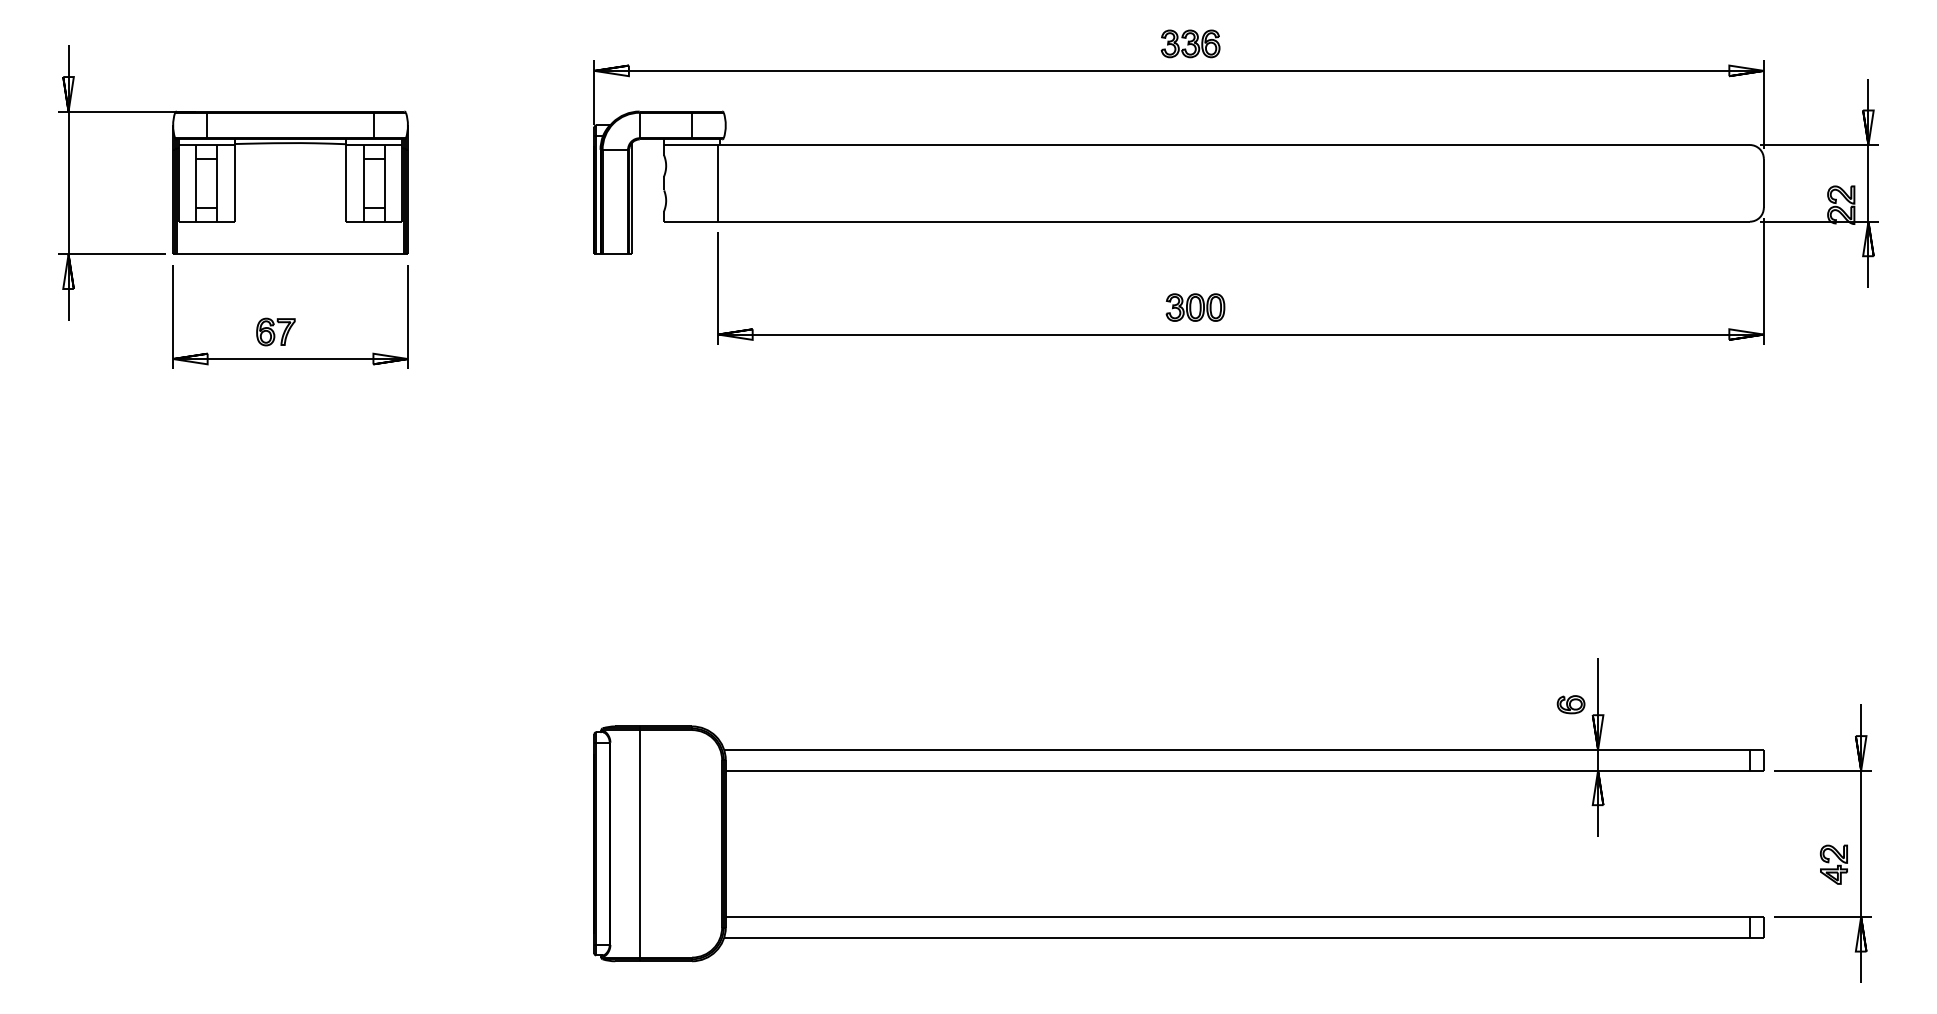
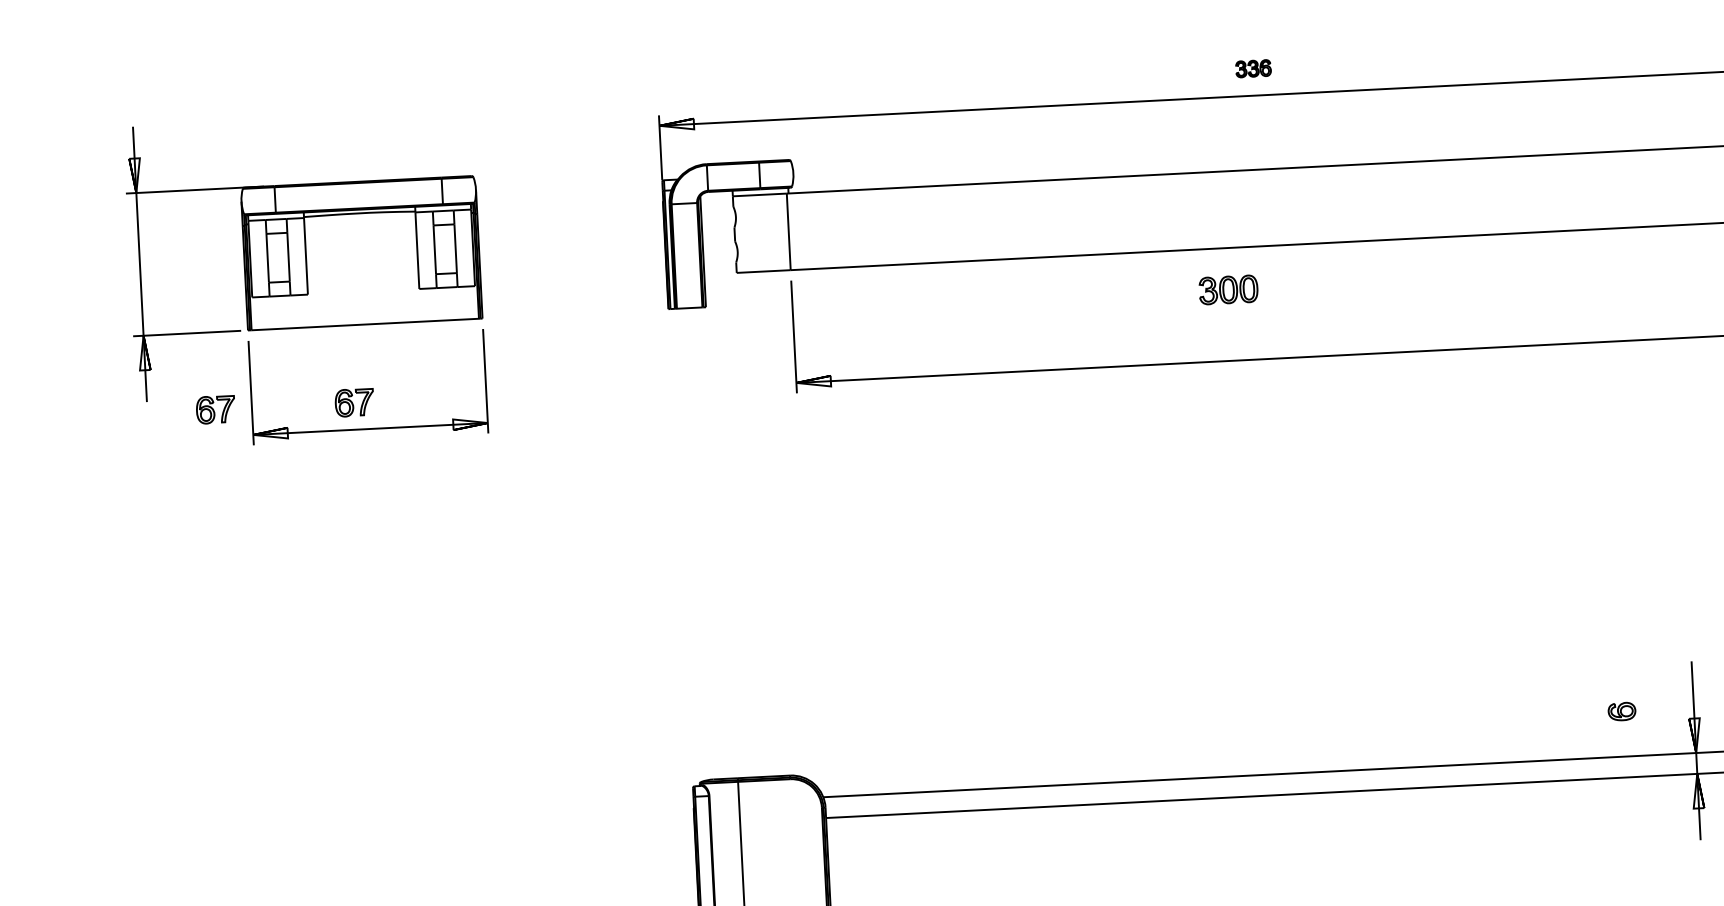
part: (1190, 43) -> (1253, 68), size x0.6
part: (1195, 307) -> (1228, 289), moved
part: (136, 331) -> (215, 409), added
part: (1570, 704) -> (1621, 711), moved

